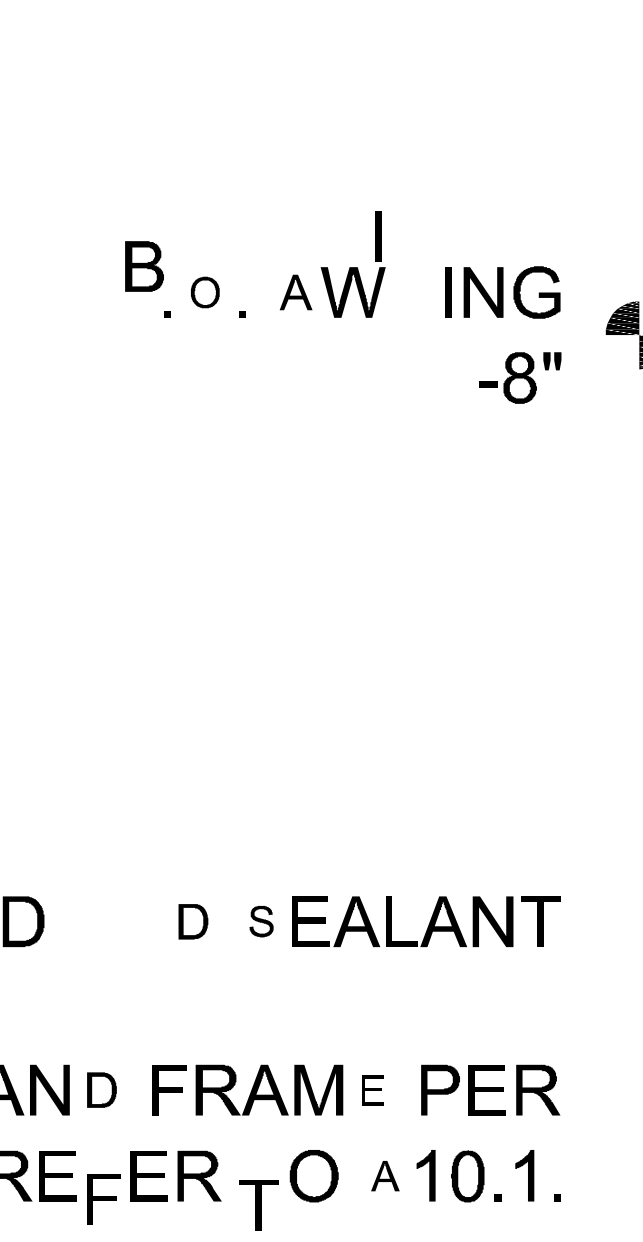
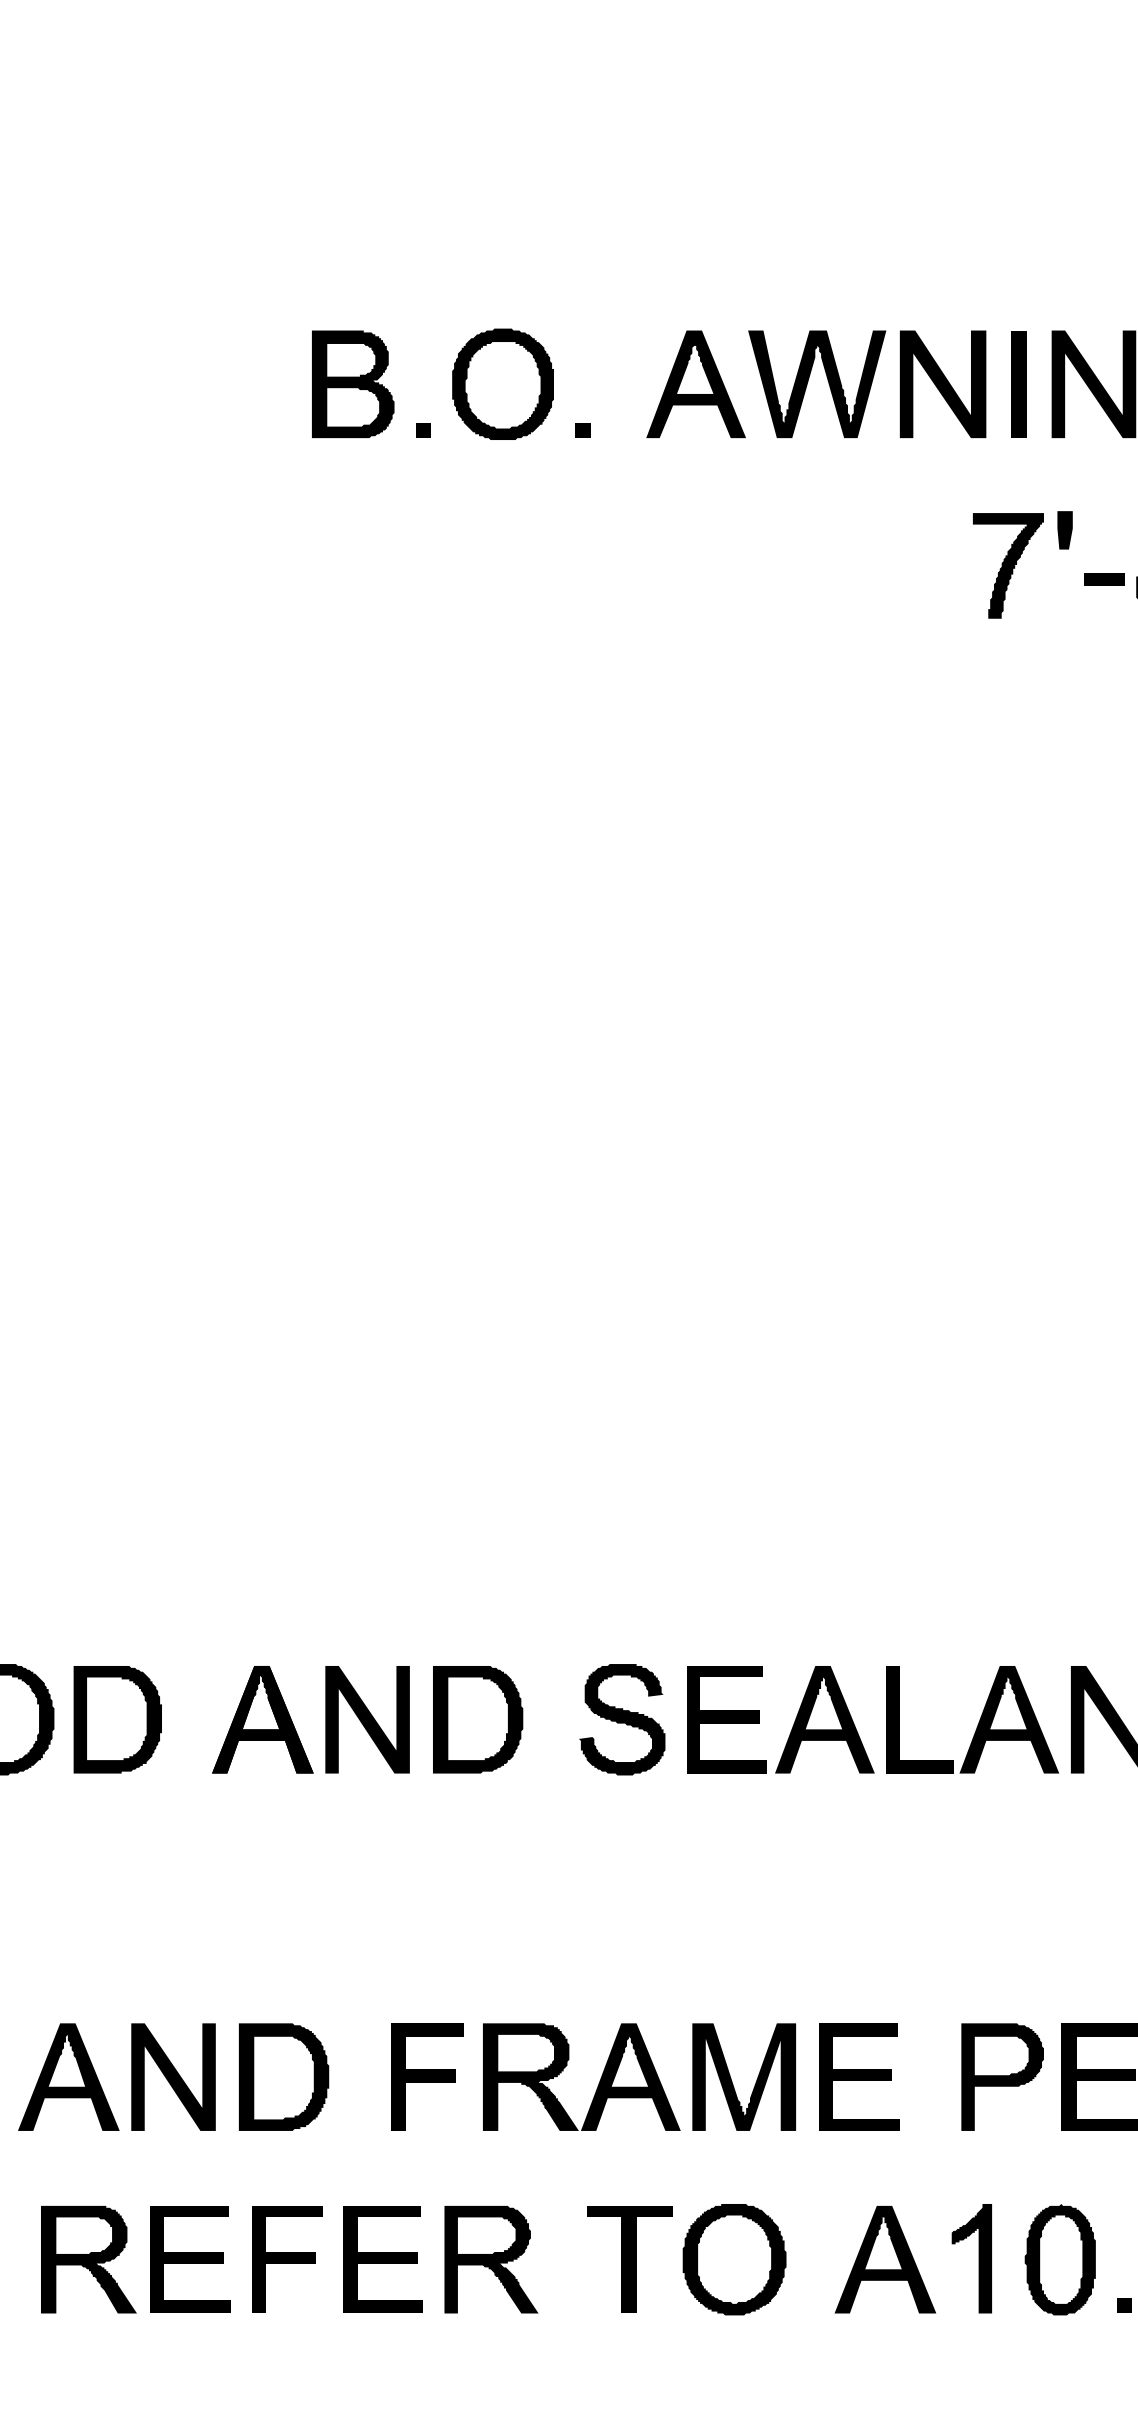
part: (378, 236) -> (870, 265), removed
part: (144, 266) -> (353, 384), moved
part: (205, 292) -> (503, 384), size x1.67
part: (295, 292) -> (694, 384), size x1.43
fill: (412, 292) -> (943, 384), added
fill: (469, 361) -> (1064, 530), added
fill: (443, 377) -> (1008, 564), added
part: (121, 921) -> (325, 1719), added
part: (193, 921) -> (478, 1719), size x1.43
part: (261, 921) -> (622, 1719), size x1.67
part: (101, 1089) -> (283, 2075), size x1.43
part: (372, 1090) -> (858, 2077), size x1.67
part: (385, 1175) -> (885, 2258), size x1.67
part: (103, 1199) -> (287, 2260), moved
part: (258, 1205) -> (628, 2260), moved

